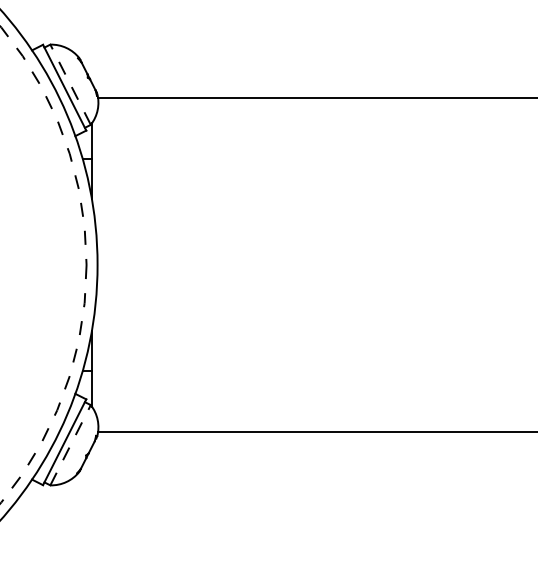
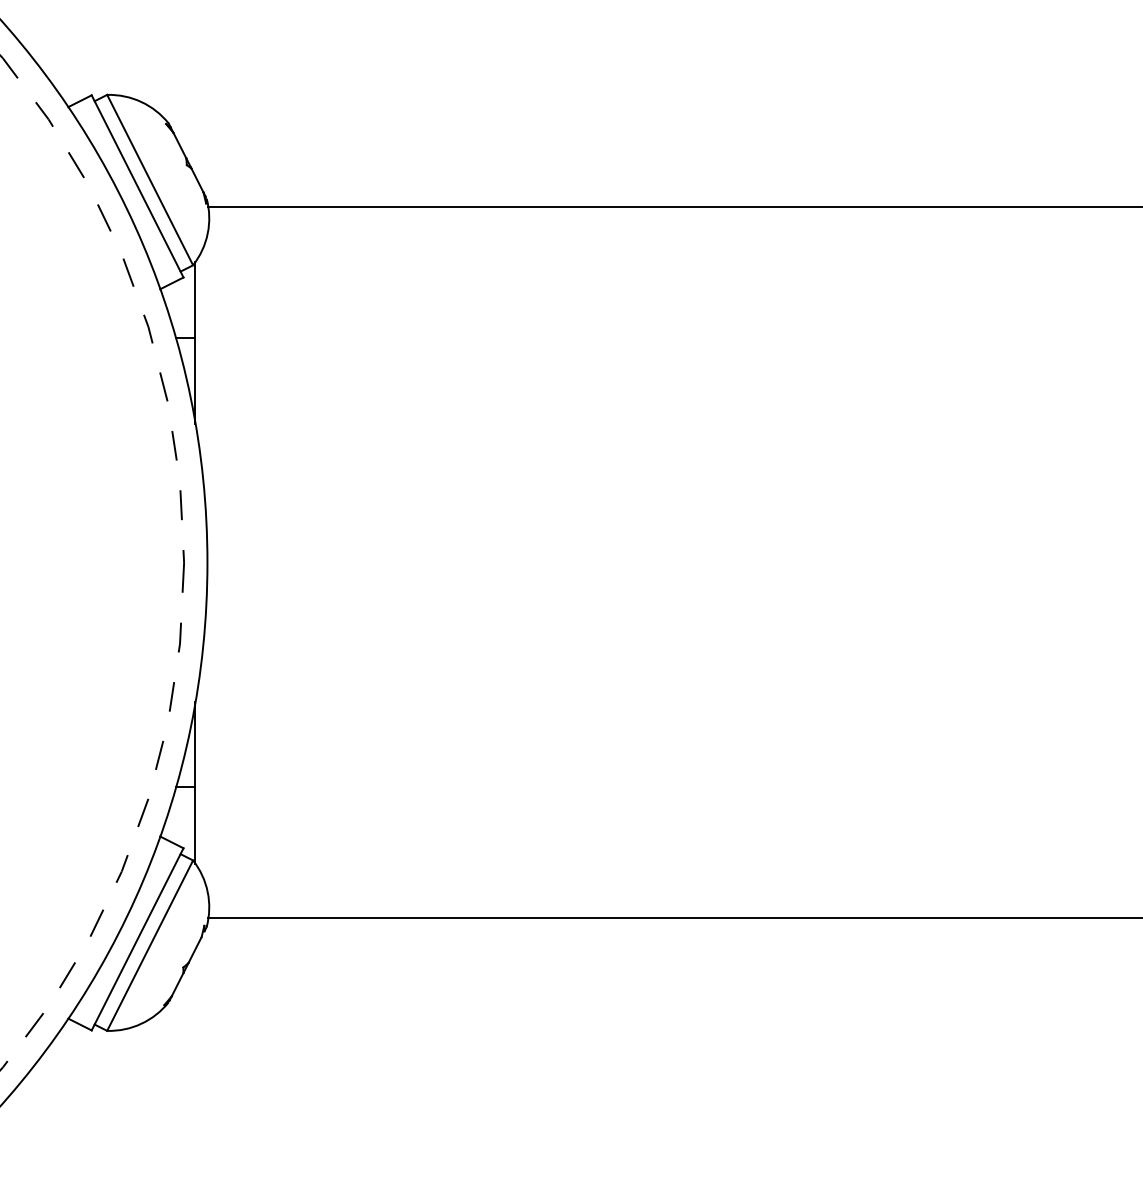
line: (70, 84) -> (149, 179), dashed -> solid
line: (70, 445) -> (149, 946), dashed -> solid

